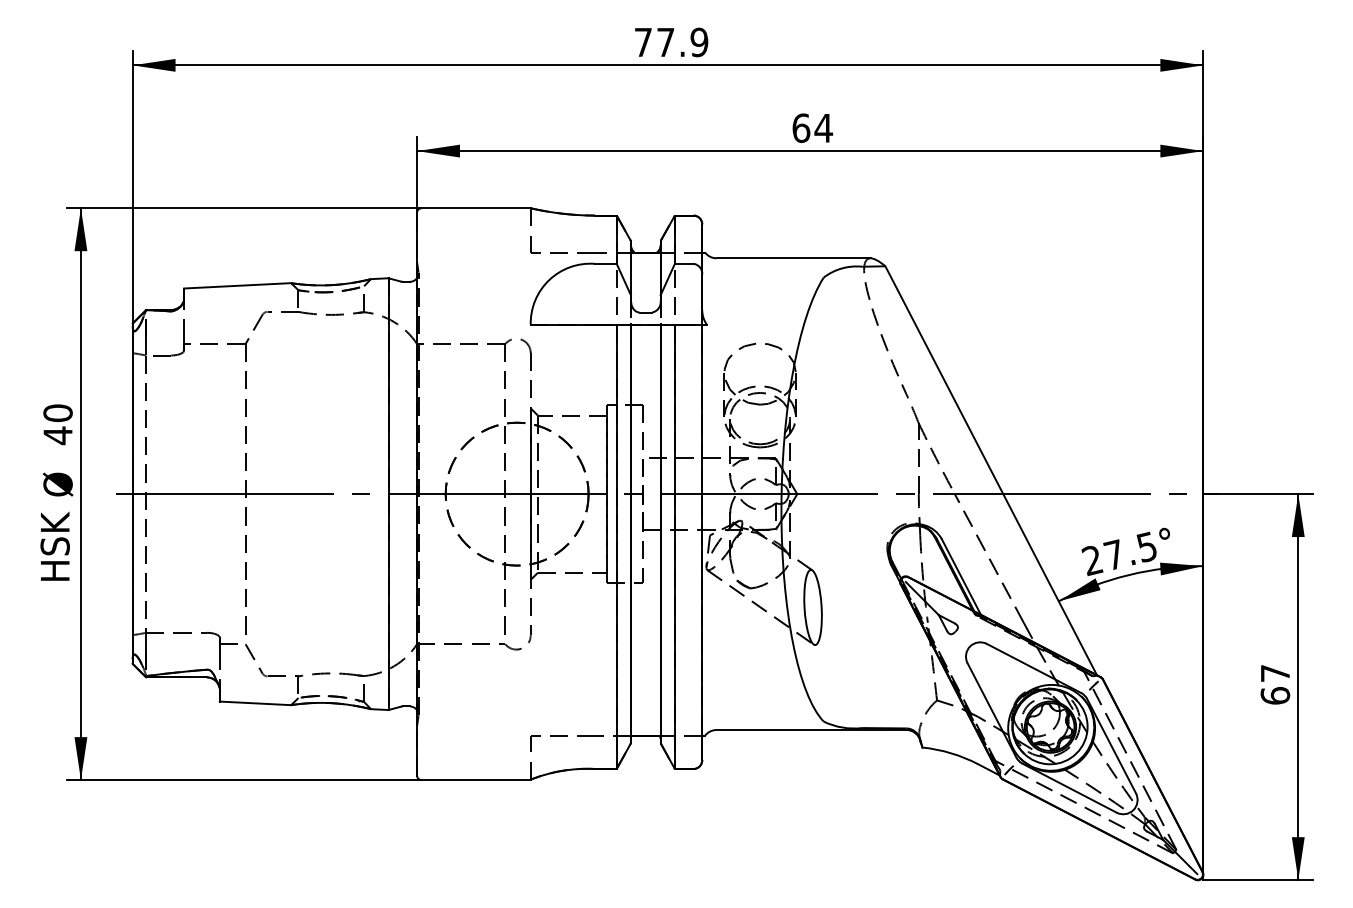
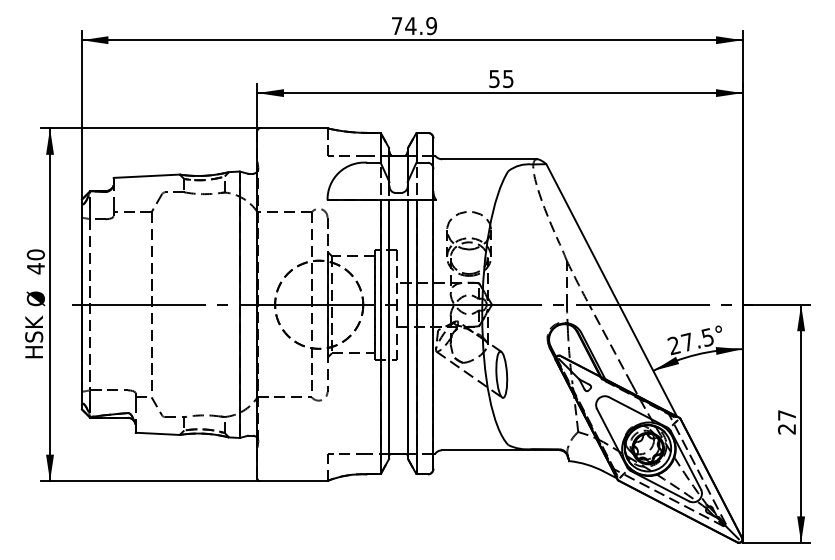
text: (665, 41) -> (410, 25), 77.9 -> 74.9
text: (812, 127) -> (501, 78), 64 -> 55
text: (1276, 694) -> (787, 428), 67 -> 27

